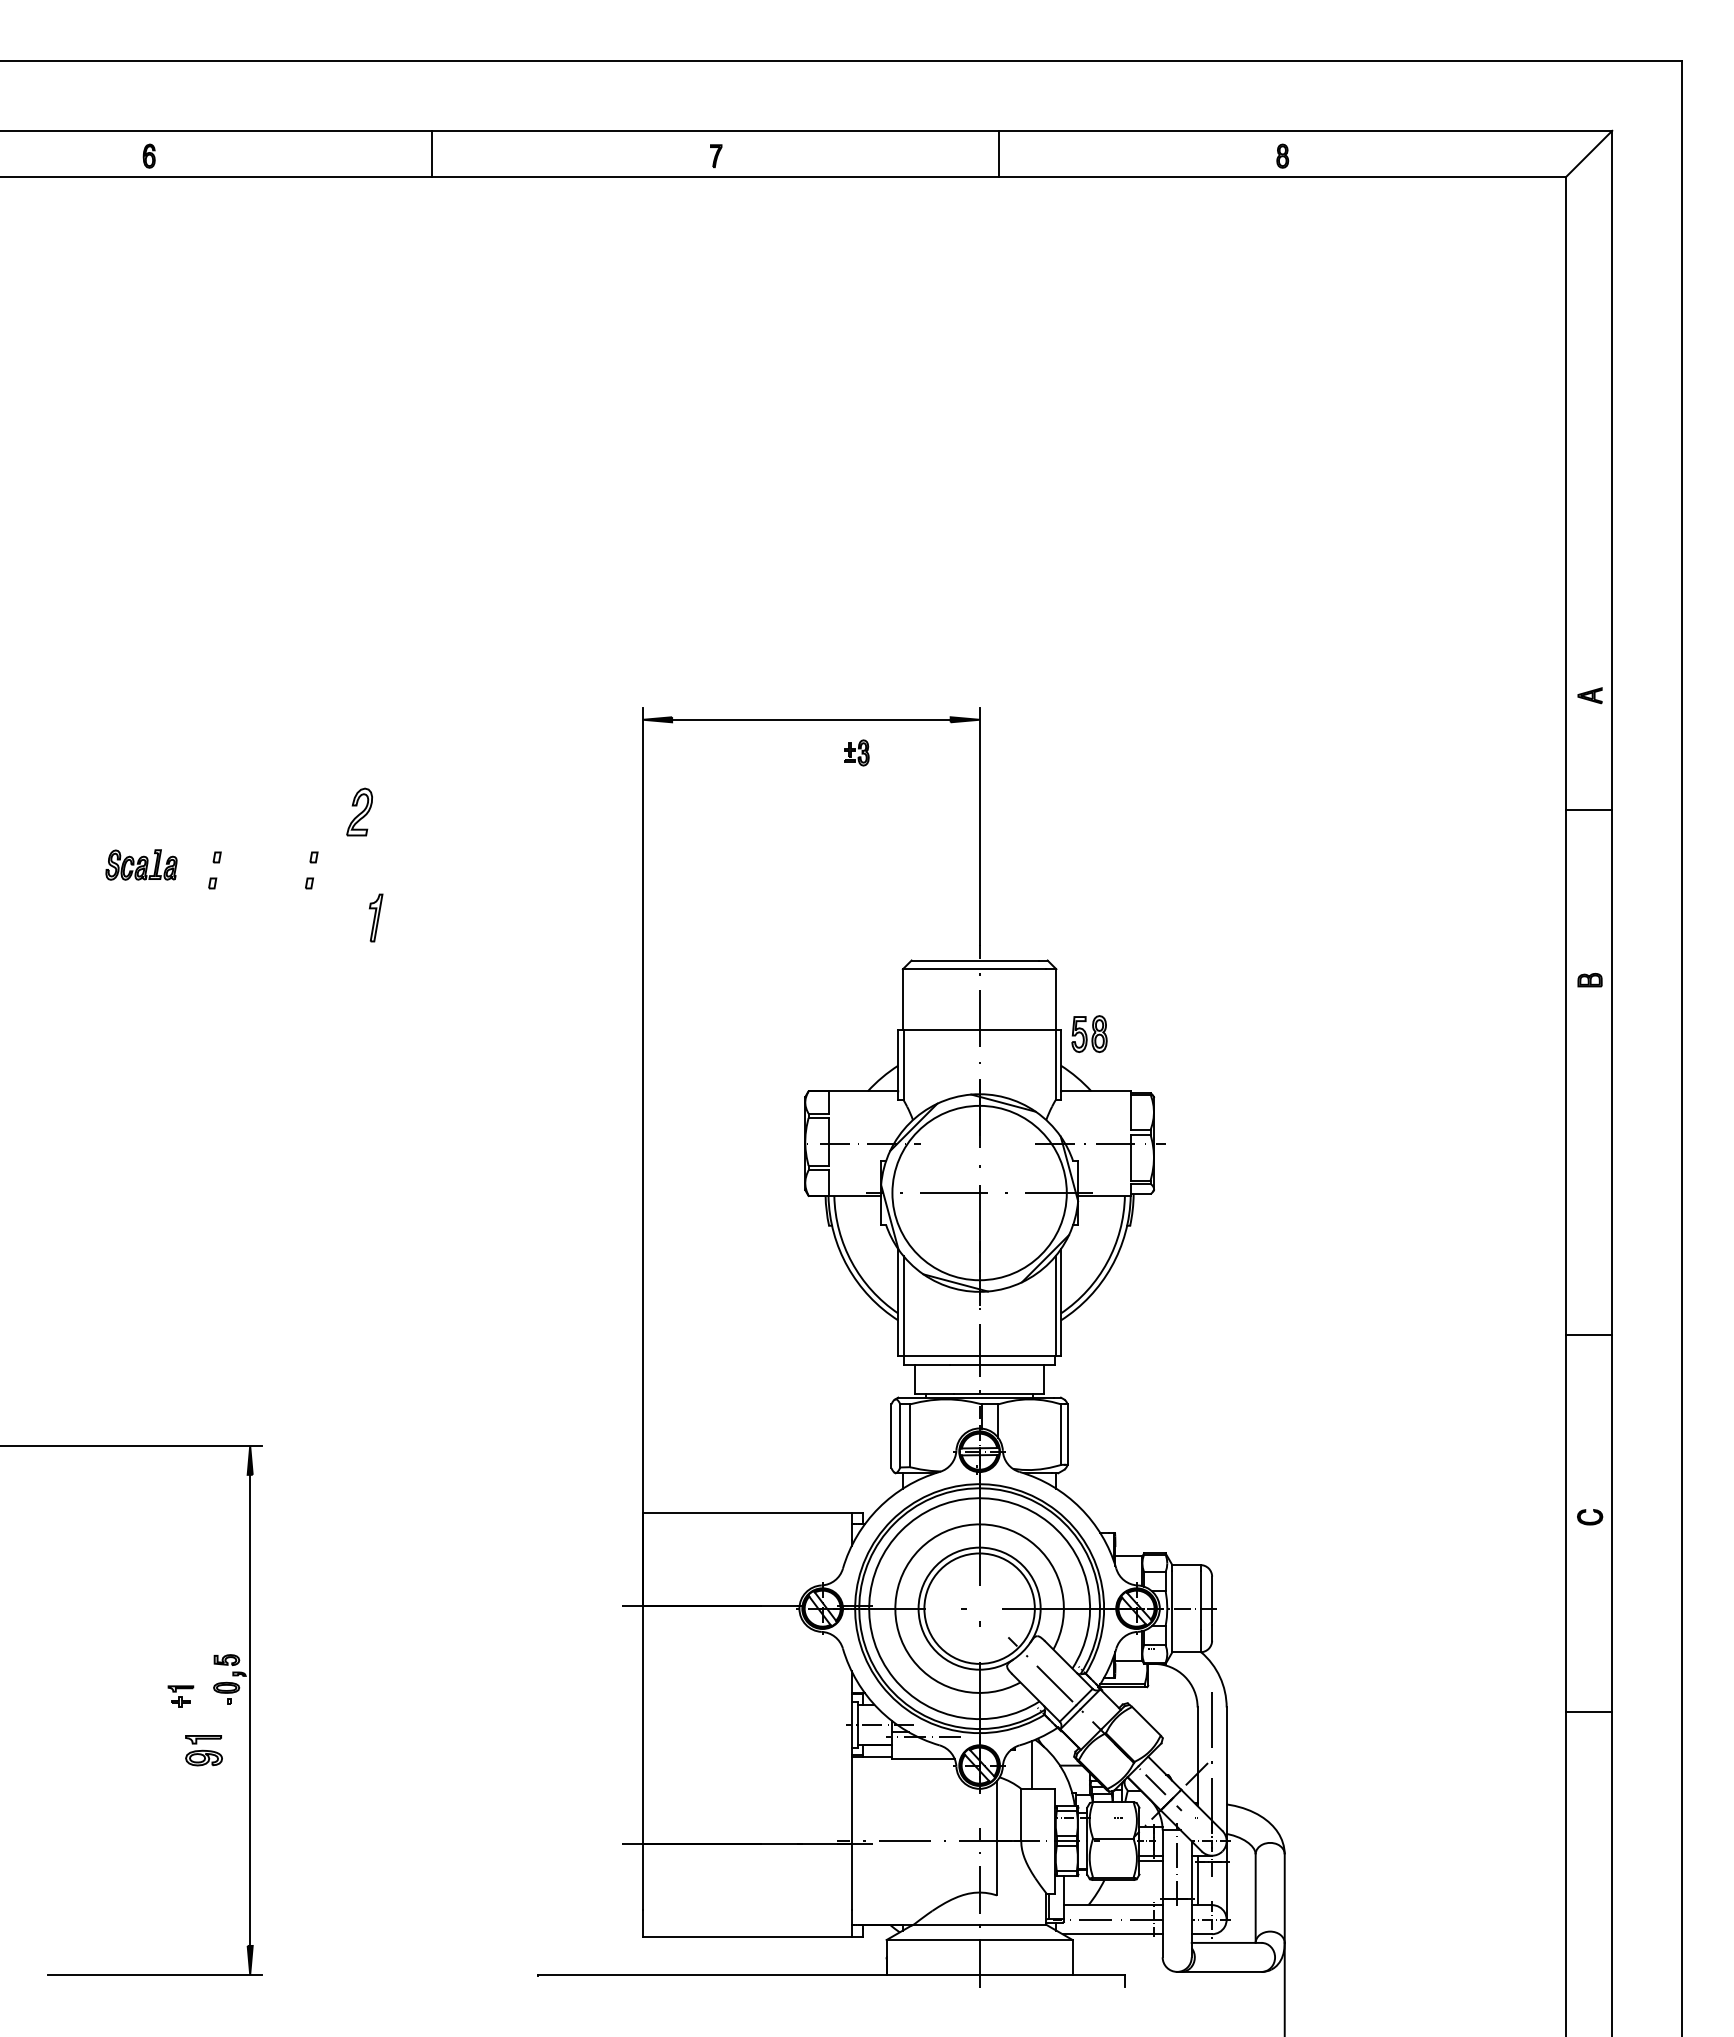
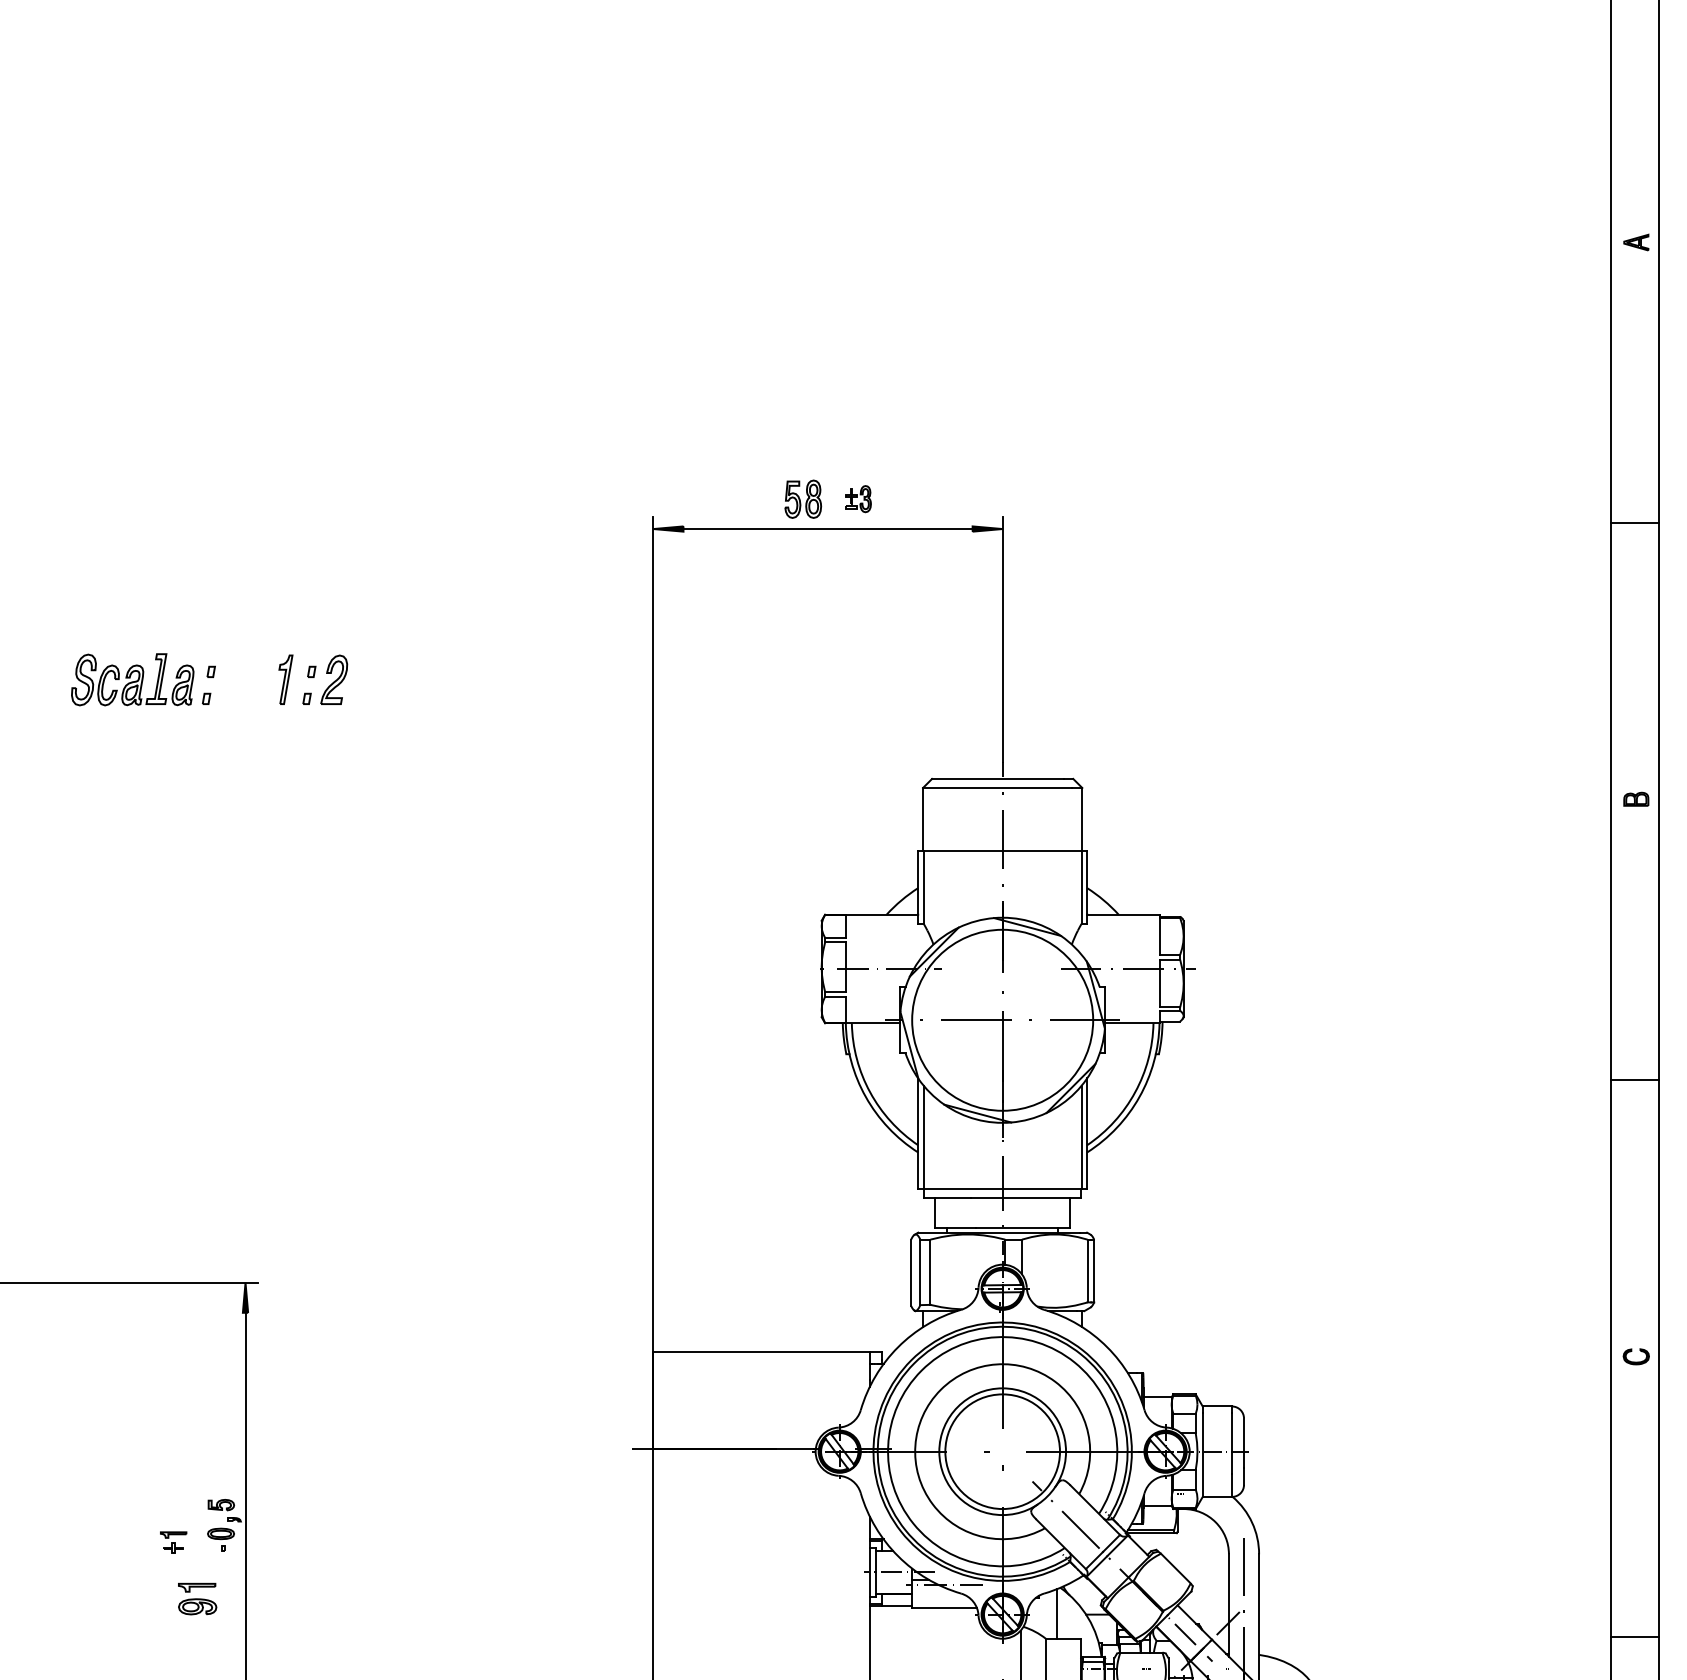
part: (1589, 695) -> (1635, 242), moved
part: (856, 752) -> (858, 498), moved
line: (1588, 810) -> (1634, 523), moved
part: (359, 811) -> (334, 679), moved
part: (141, 864) -> (132, 679), size x1.67
part: (376, 917) -> (286, 679), moved
part: (1089, 1033) -> (803, 498), moved
line: (1588, 1334) -> (1634, 1079), moved
line: (1588, 1711) -> (1634, 1637), moved

